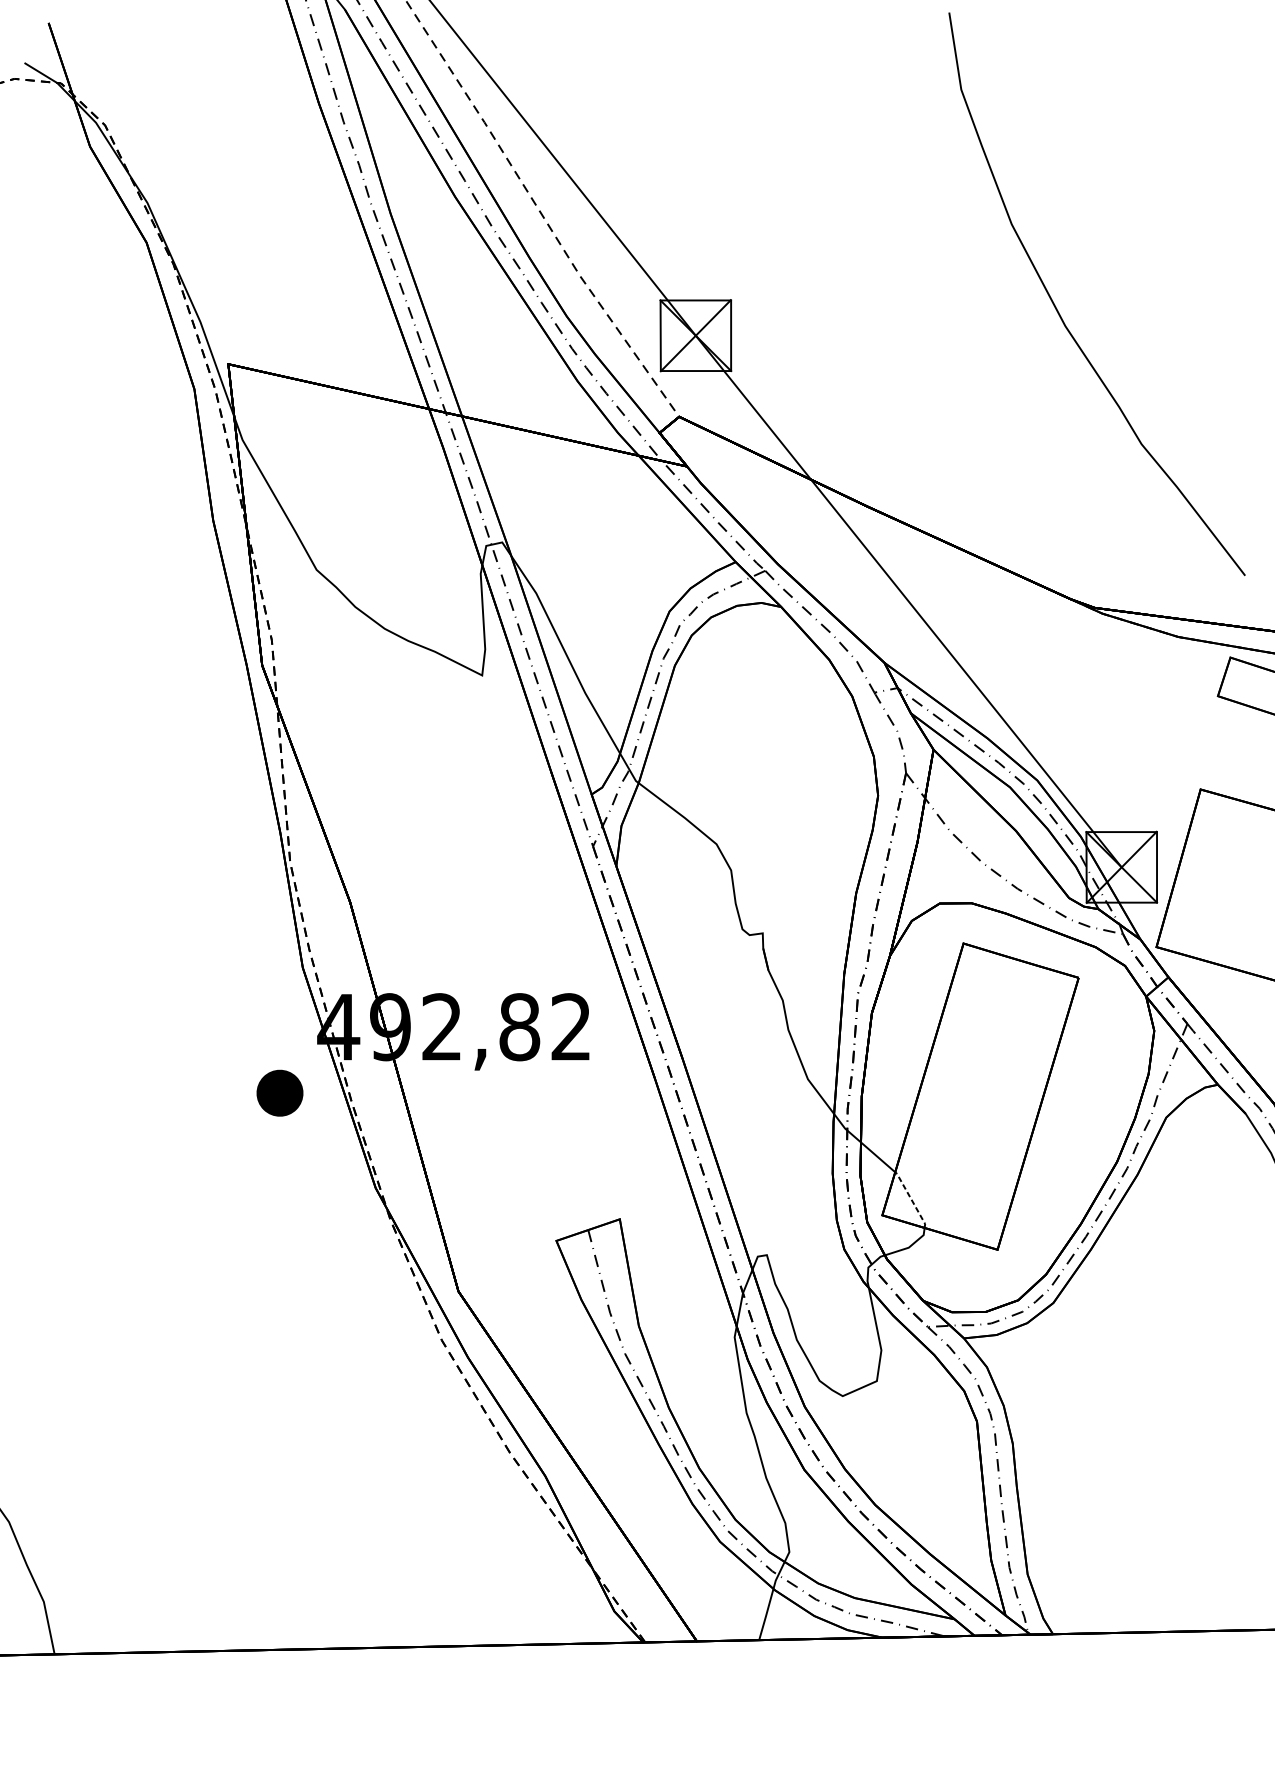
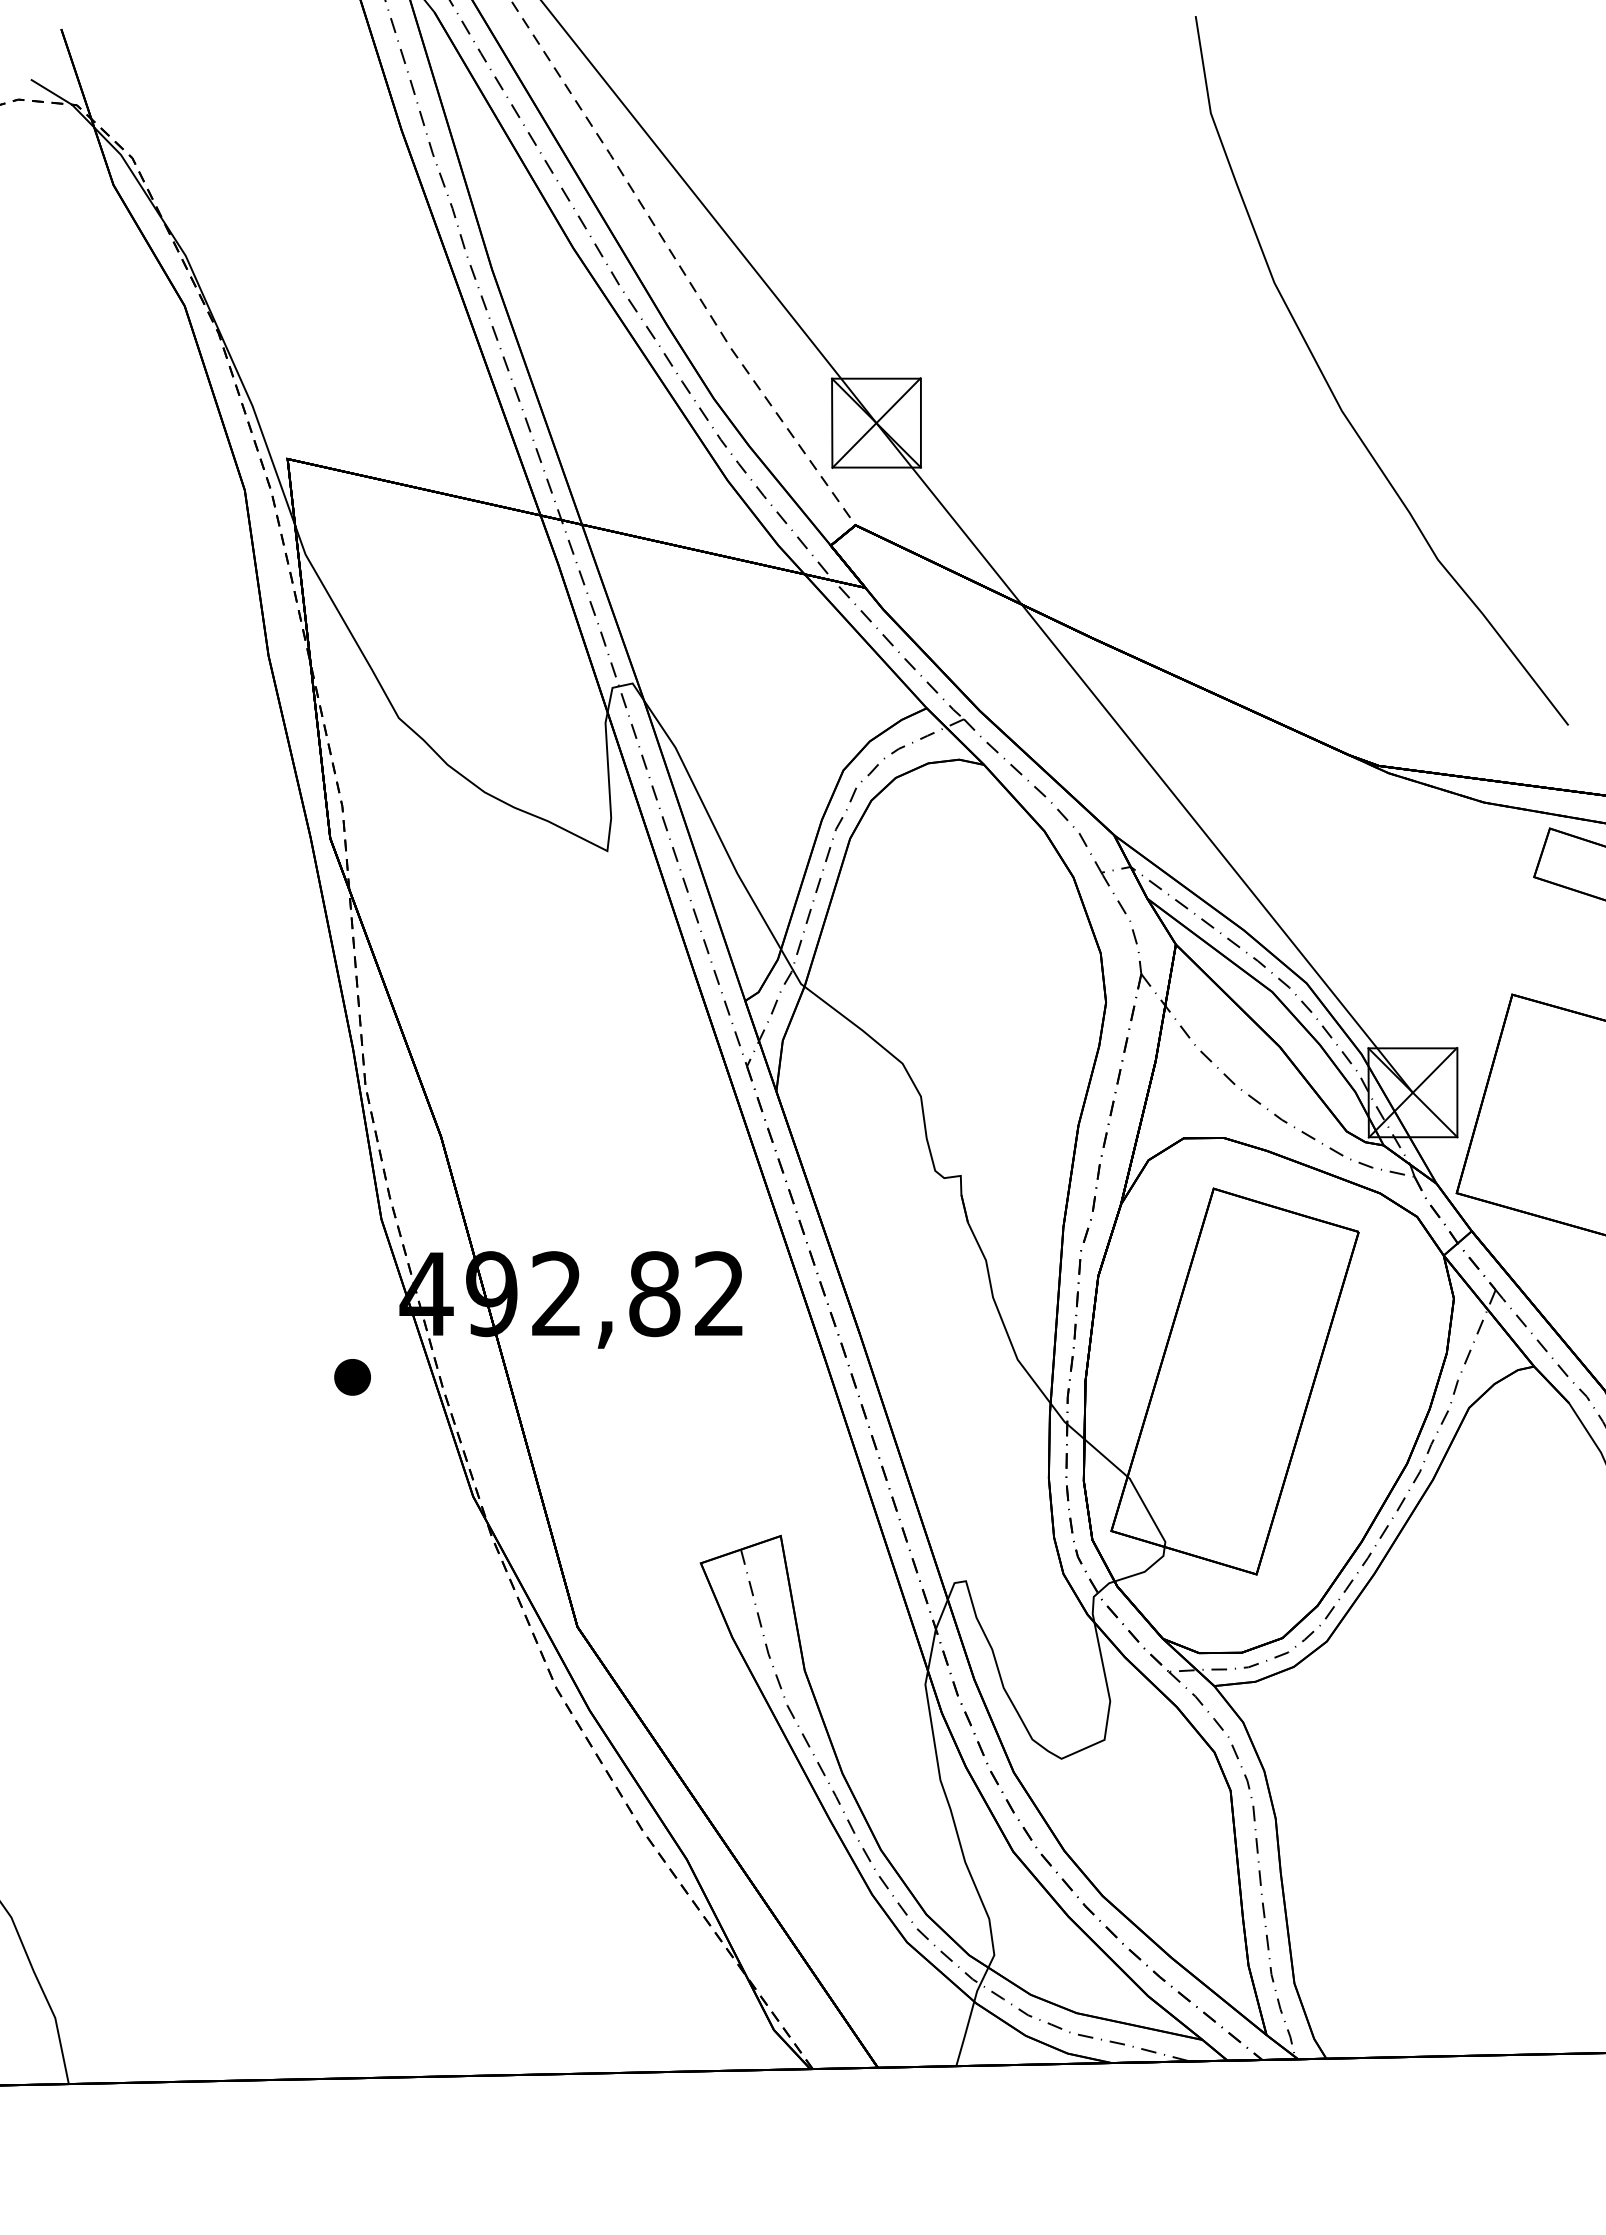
part: (279, 1093) -> (352, 1377), size x0.62
line: (911, 1199) -> (1148, 1511), dashed -> solid

